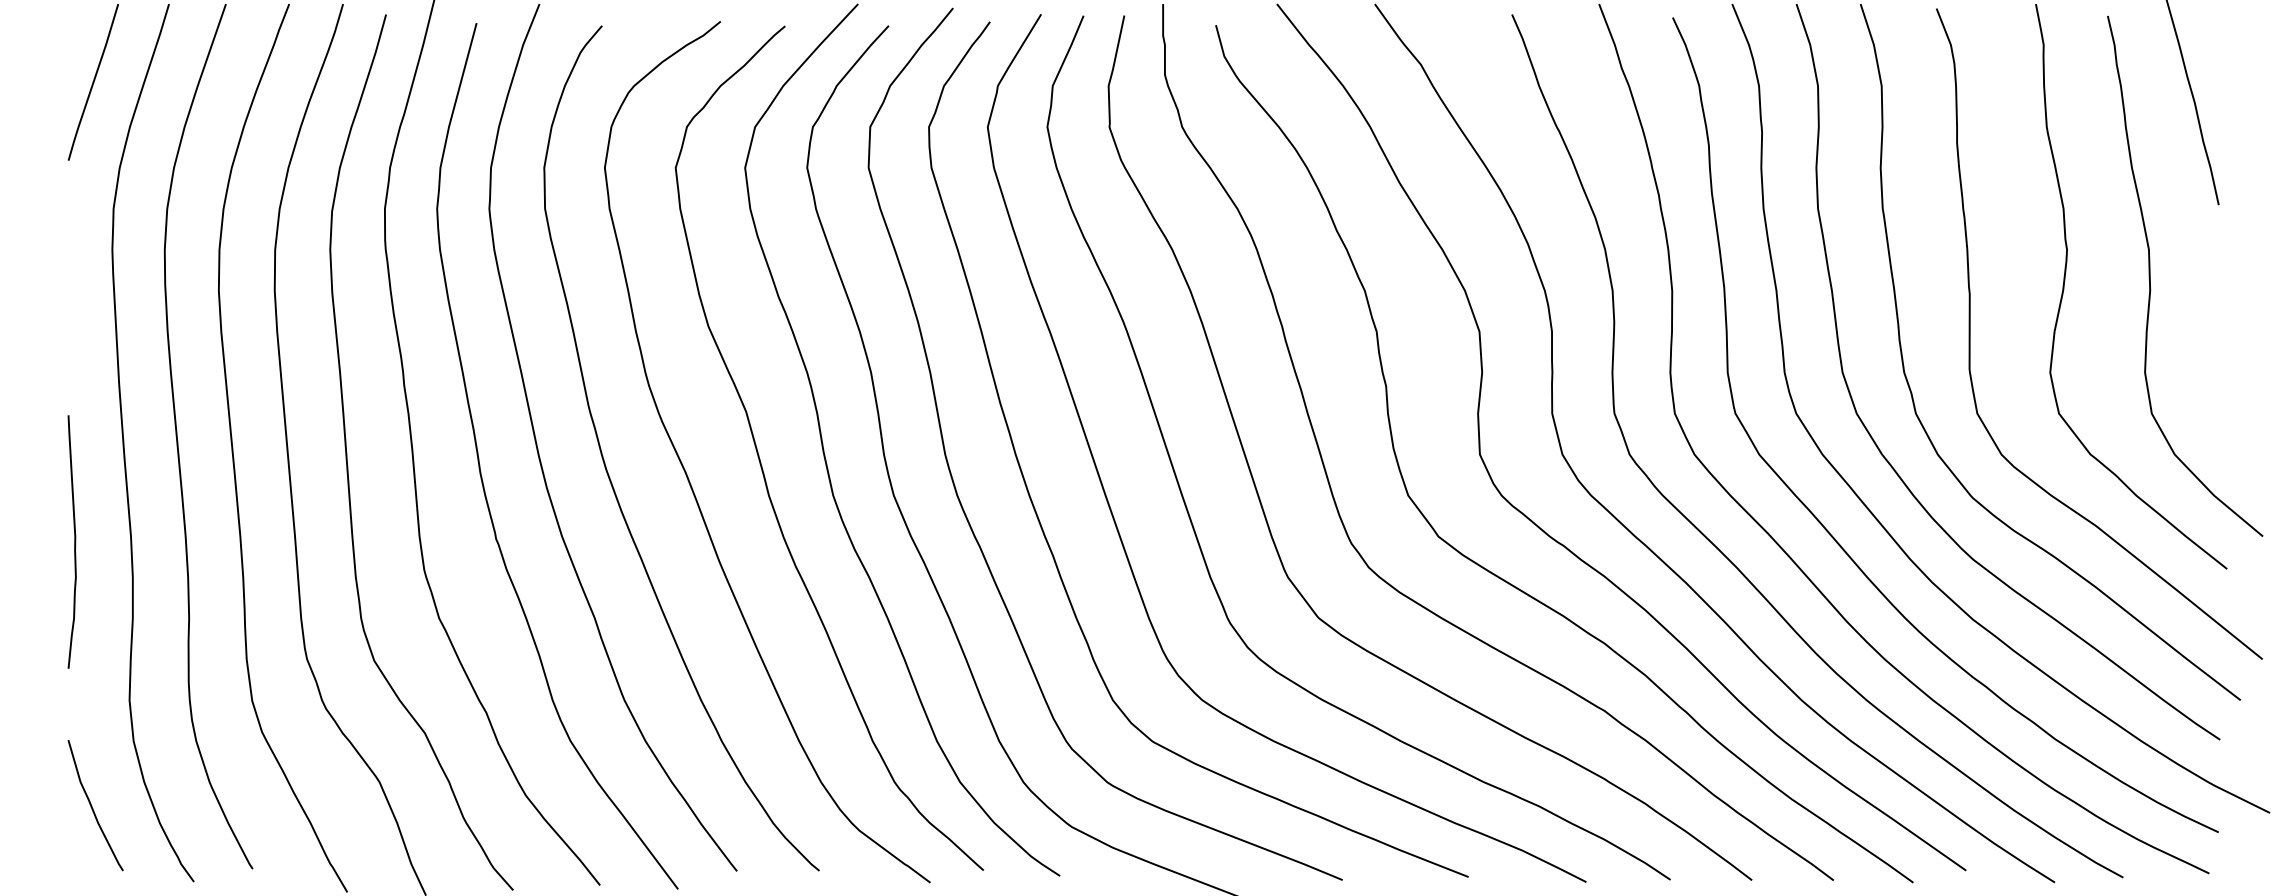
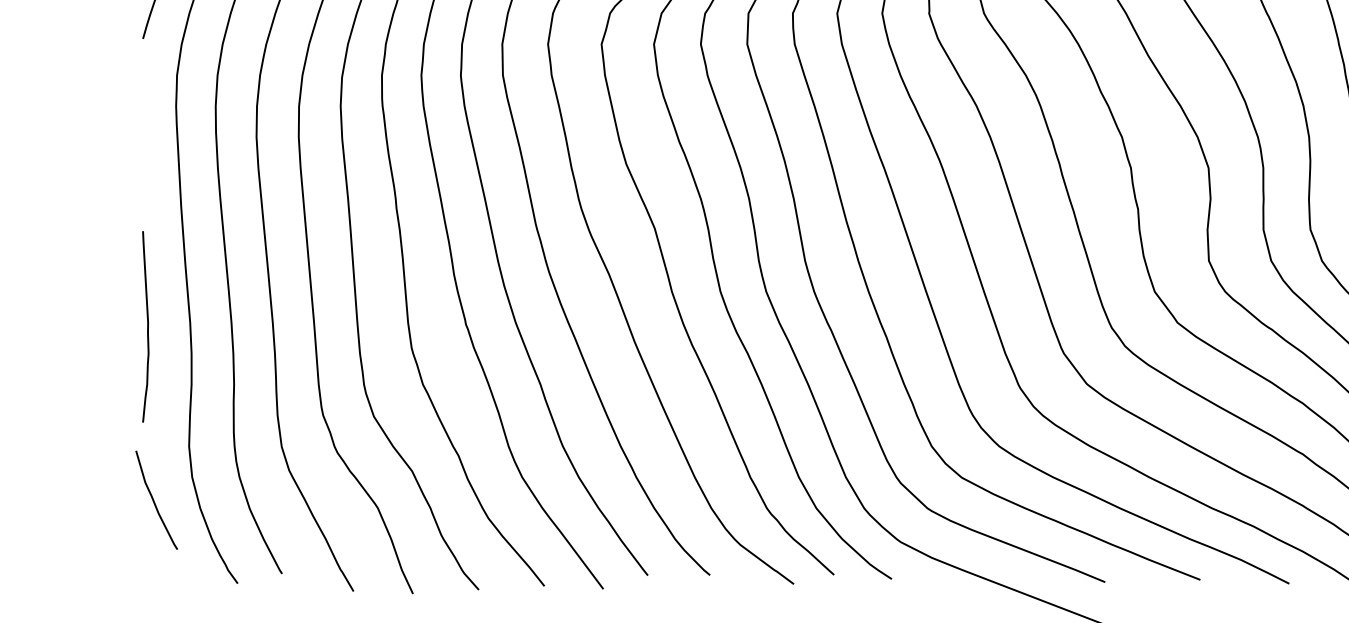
curve: (92, 806) -> (154, 500), moved

